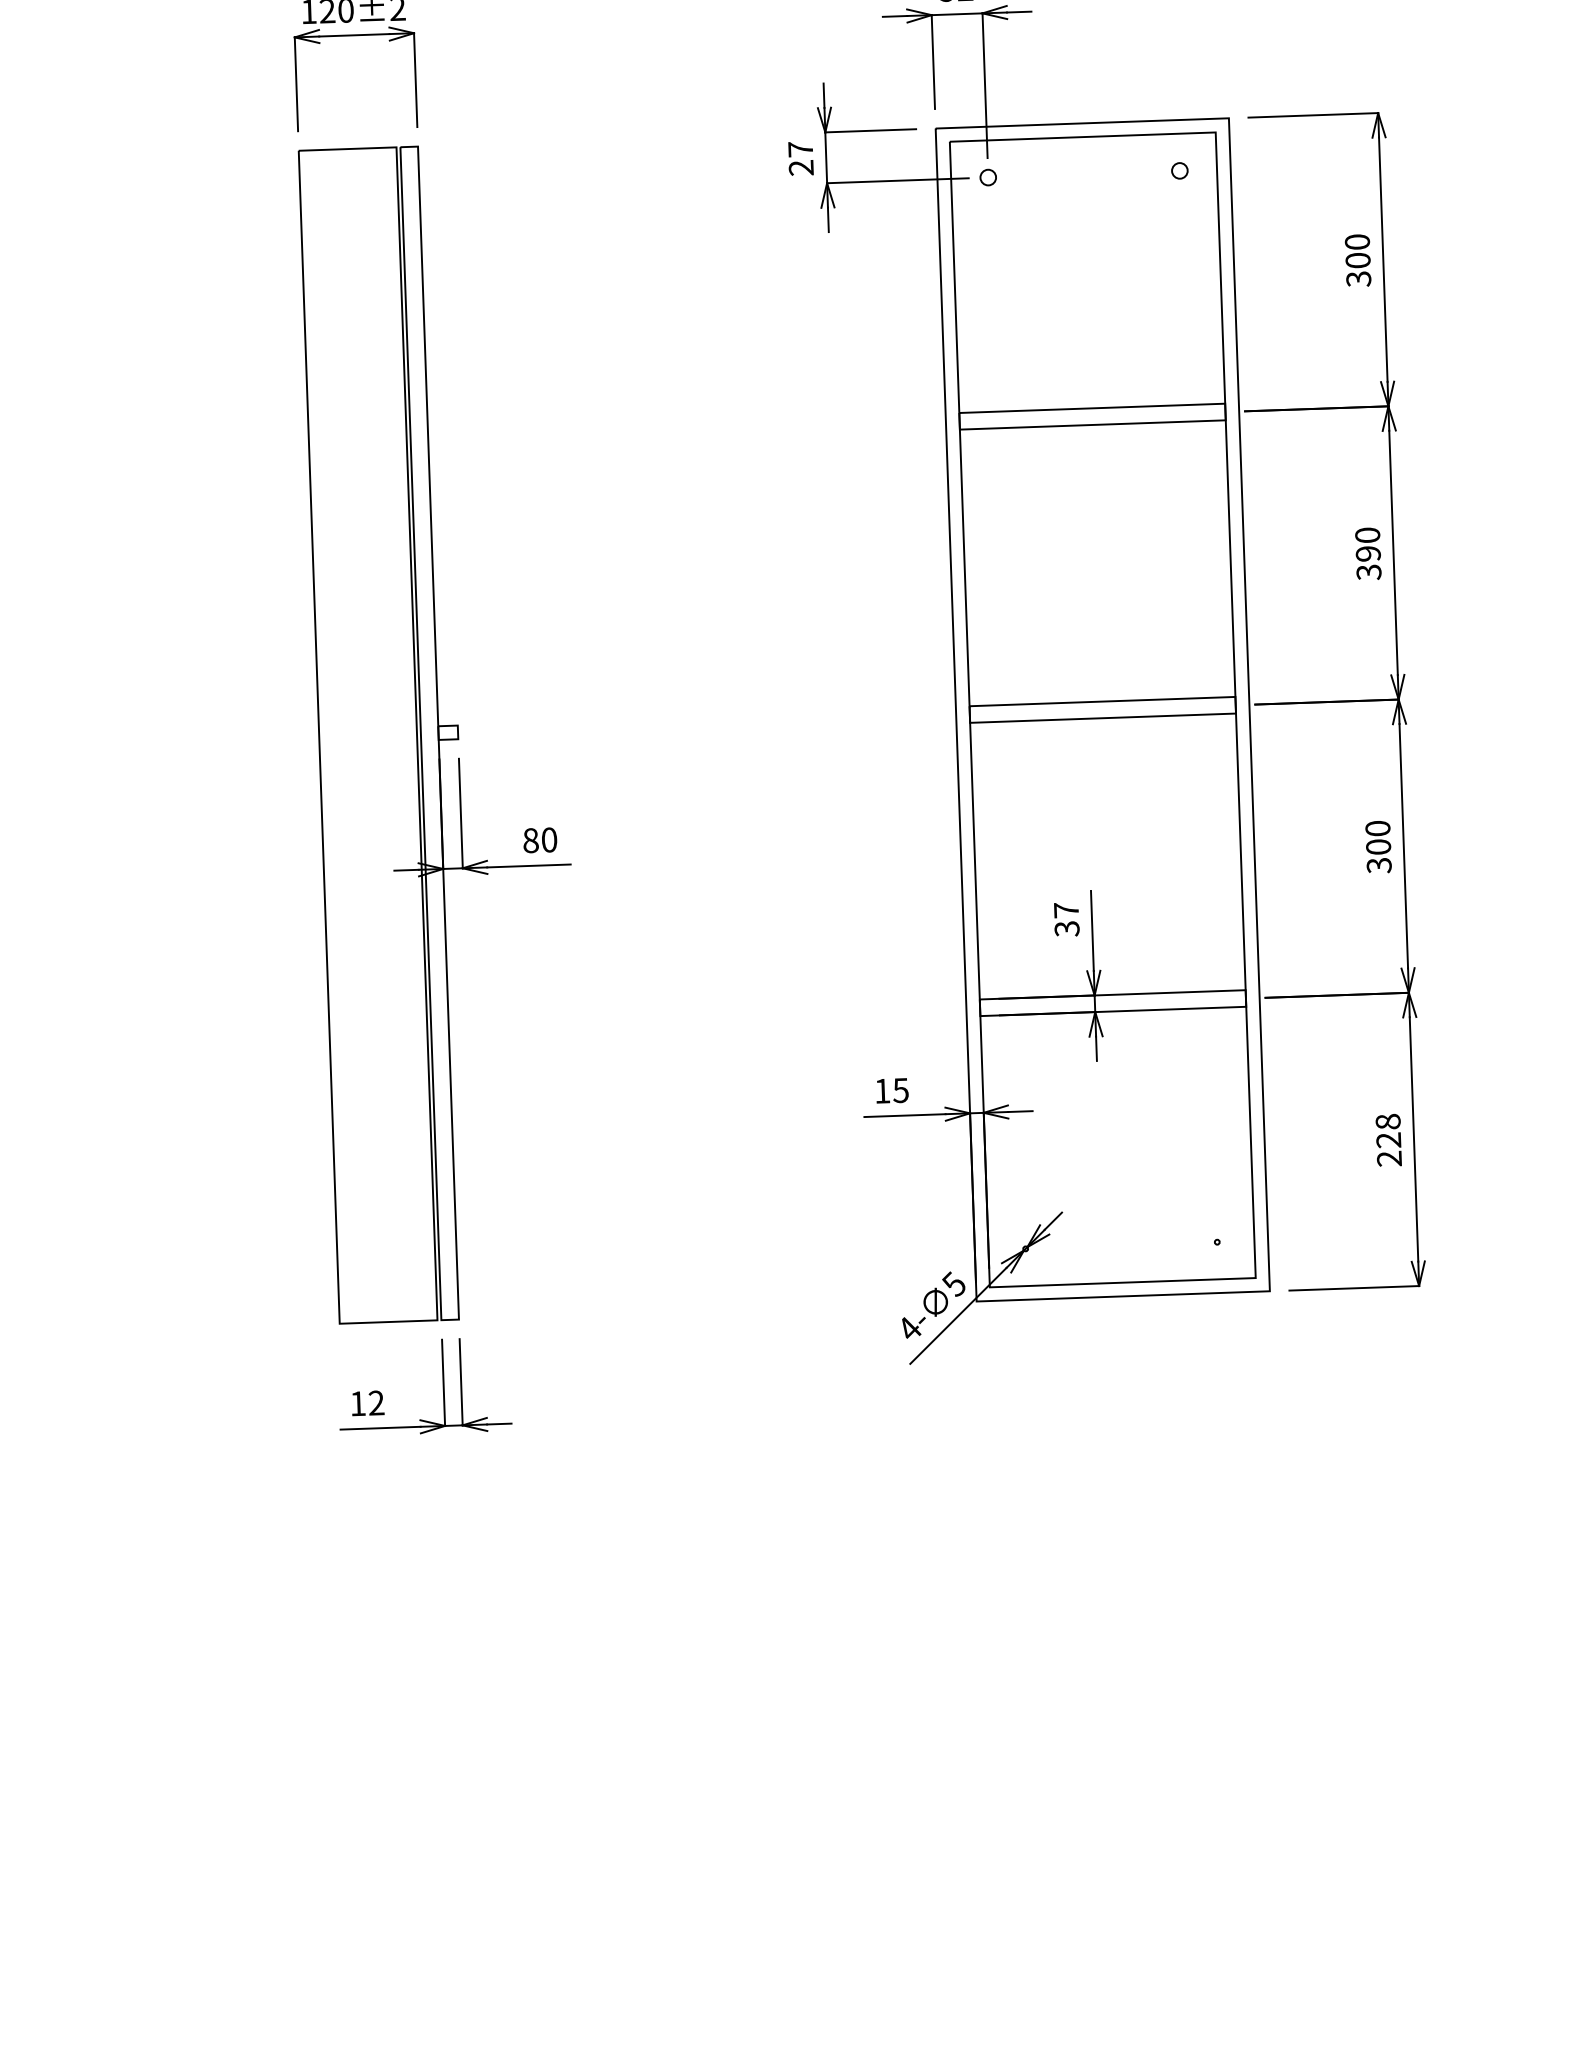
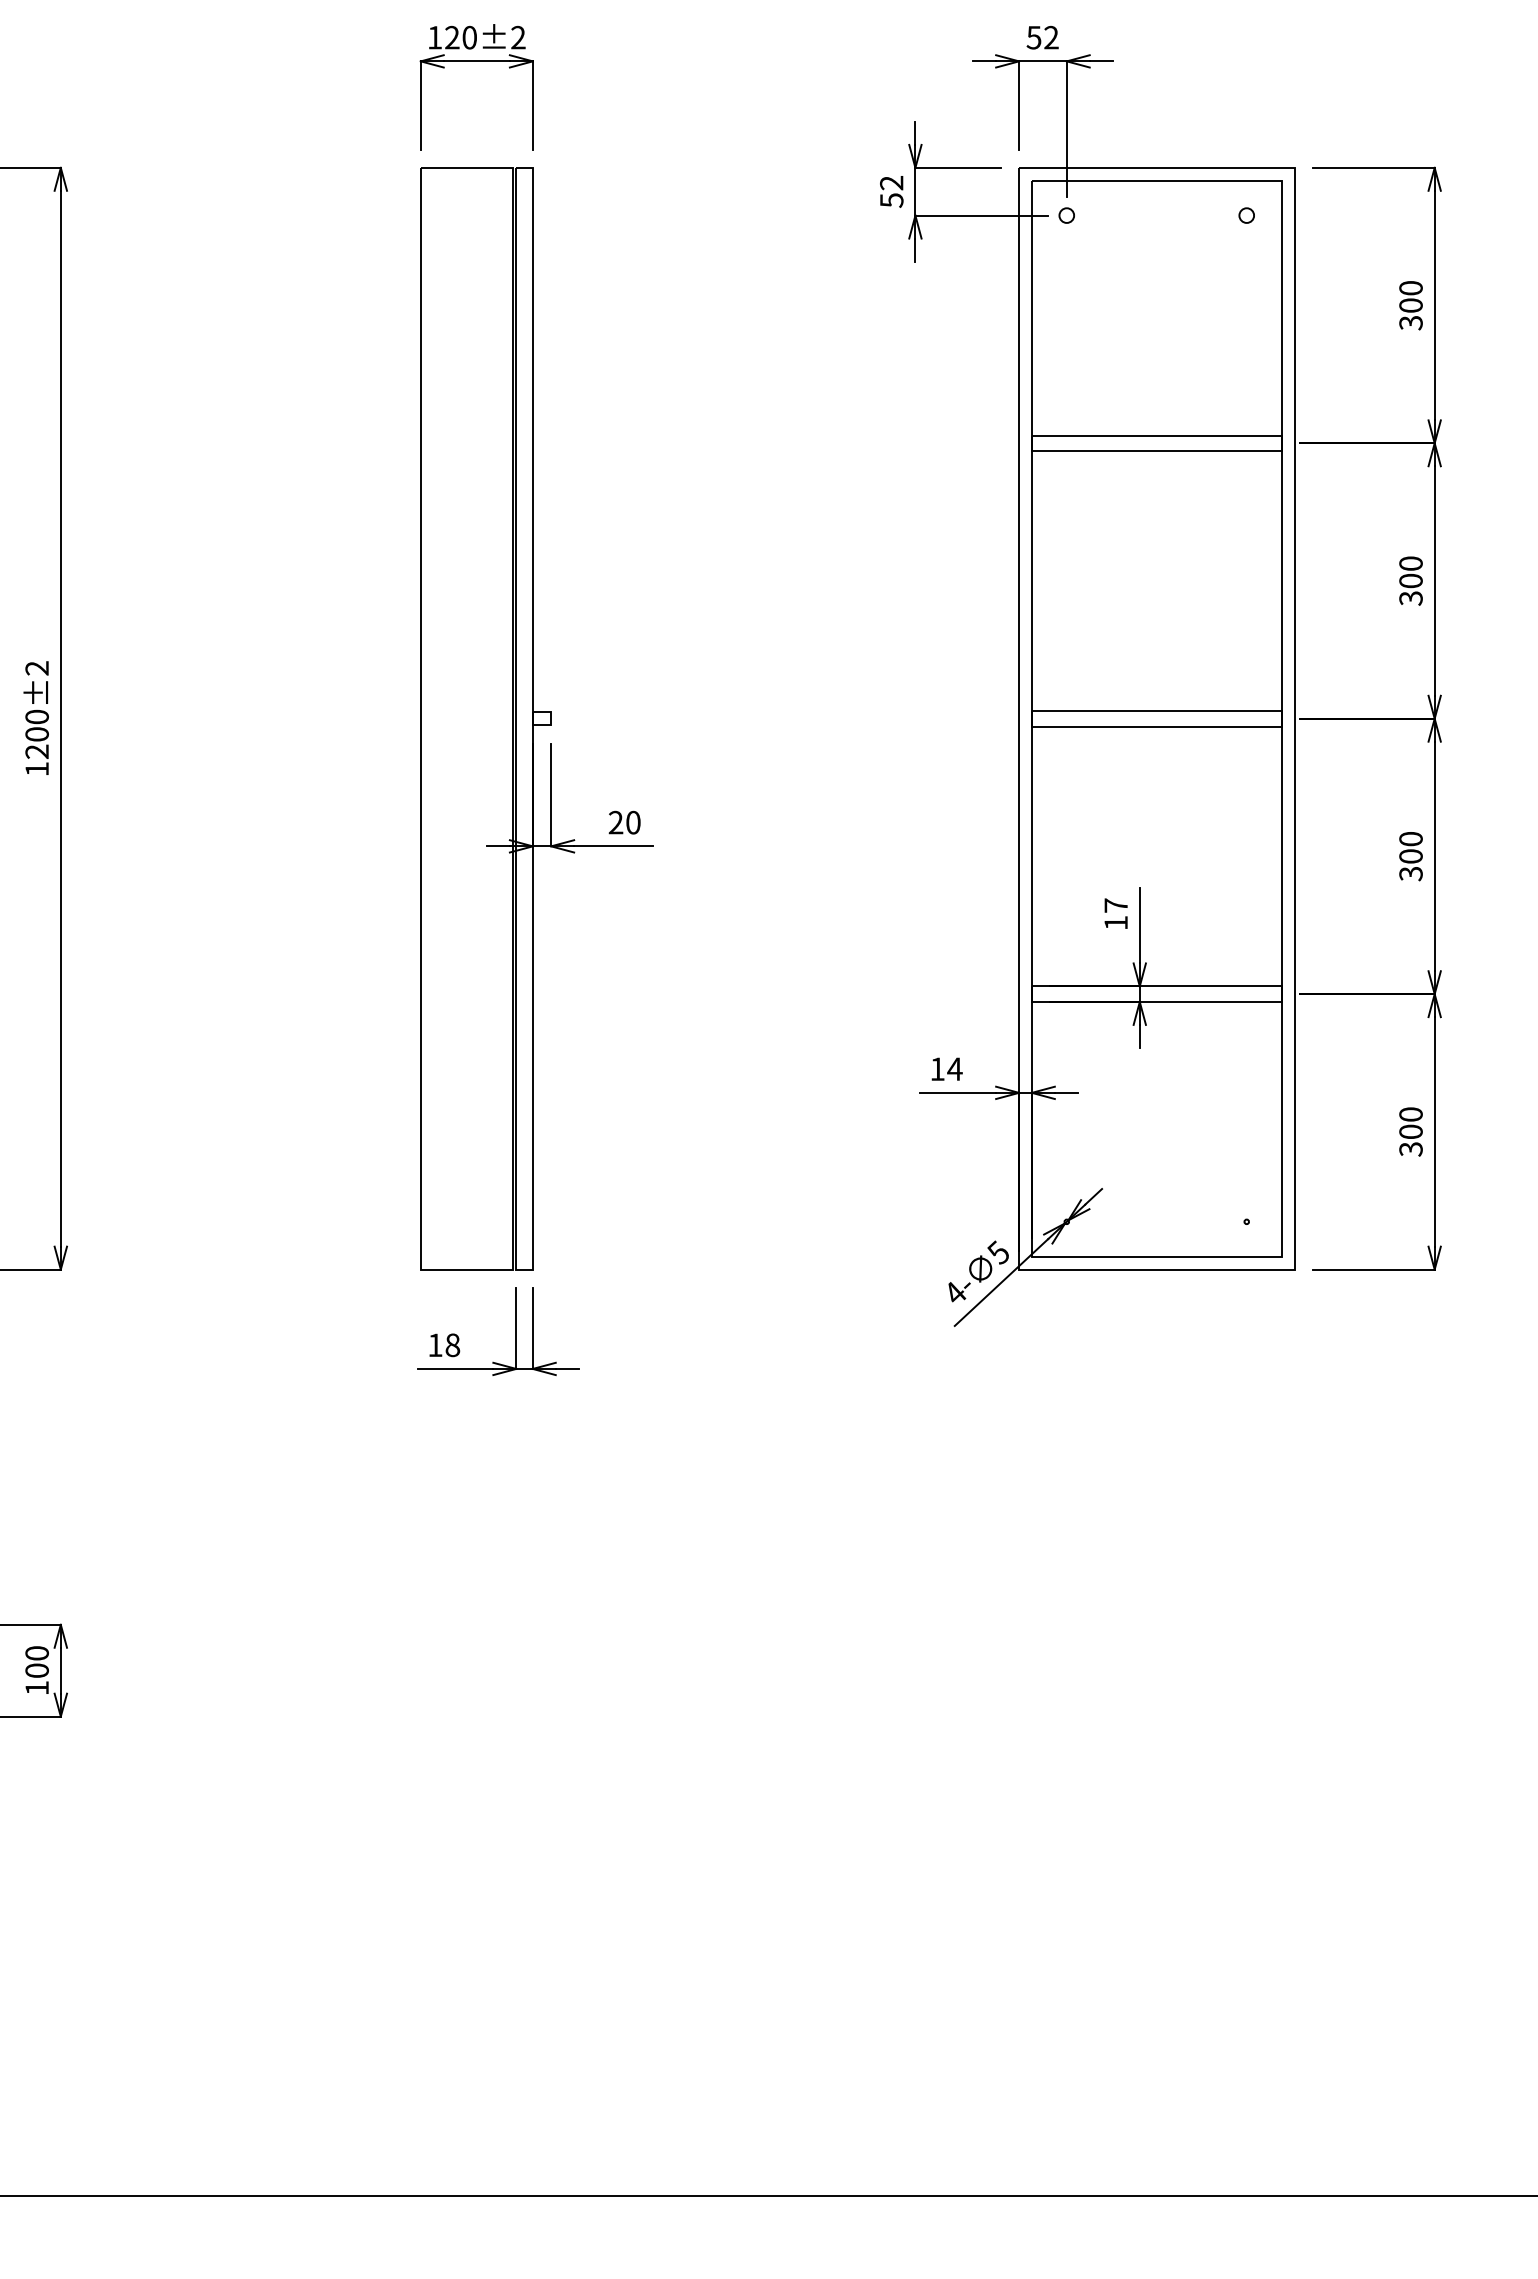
text: (800, 158) -> (891, 191), 27 -> 52
text: (1367, 553) -> (1410, 580), 390 -> 300
text: (530, 840) -> (615, 822), 80 -> 20
text: (1066, 929) -> (1115, 923), 37 -> 17
text: (900, 1090) -> (954, 1069), 15 -> 14
text: (1388, 1139) -> (1410, 1131), 228 -> 300
text: (376, 1403) -> (452, 1345), 12 -> 18

